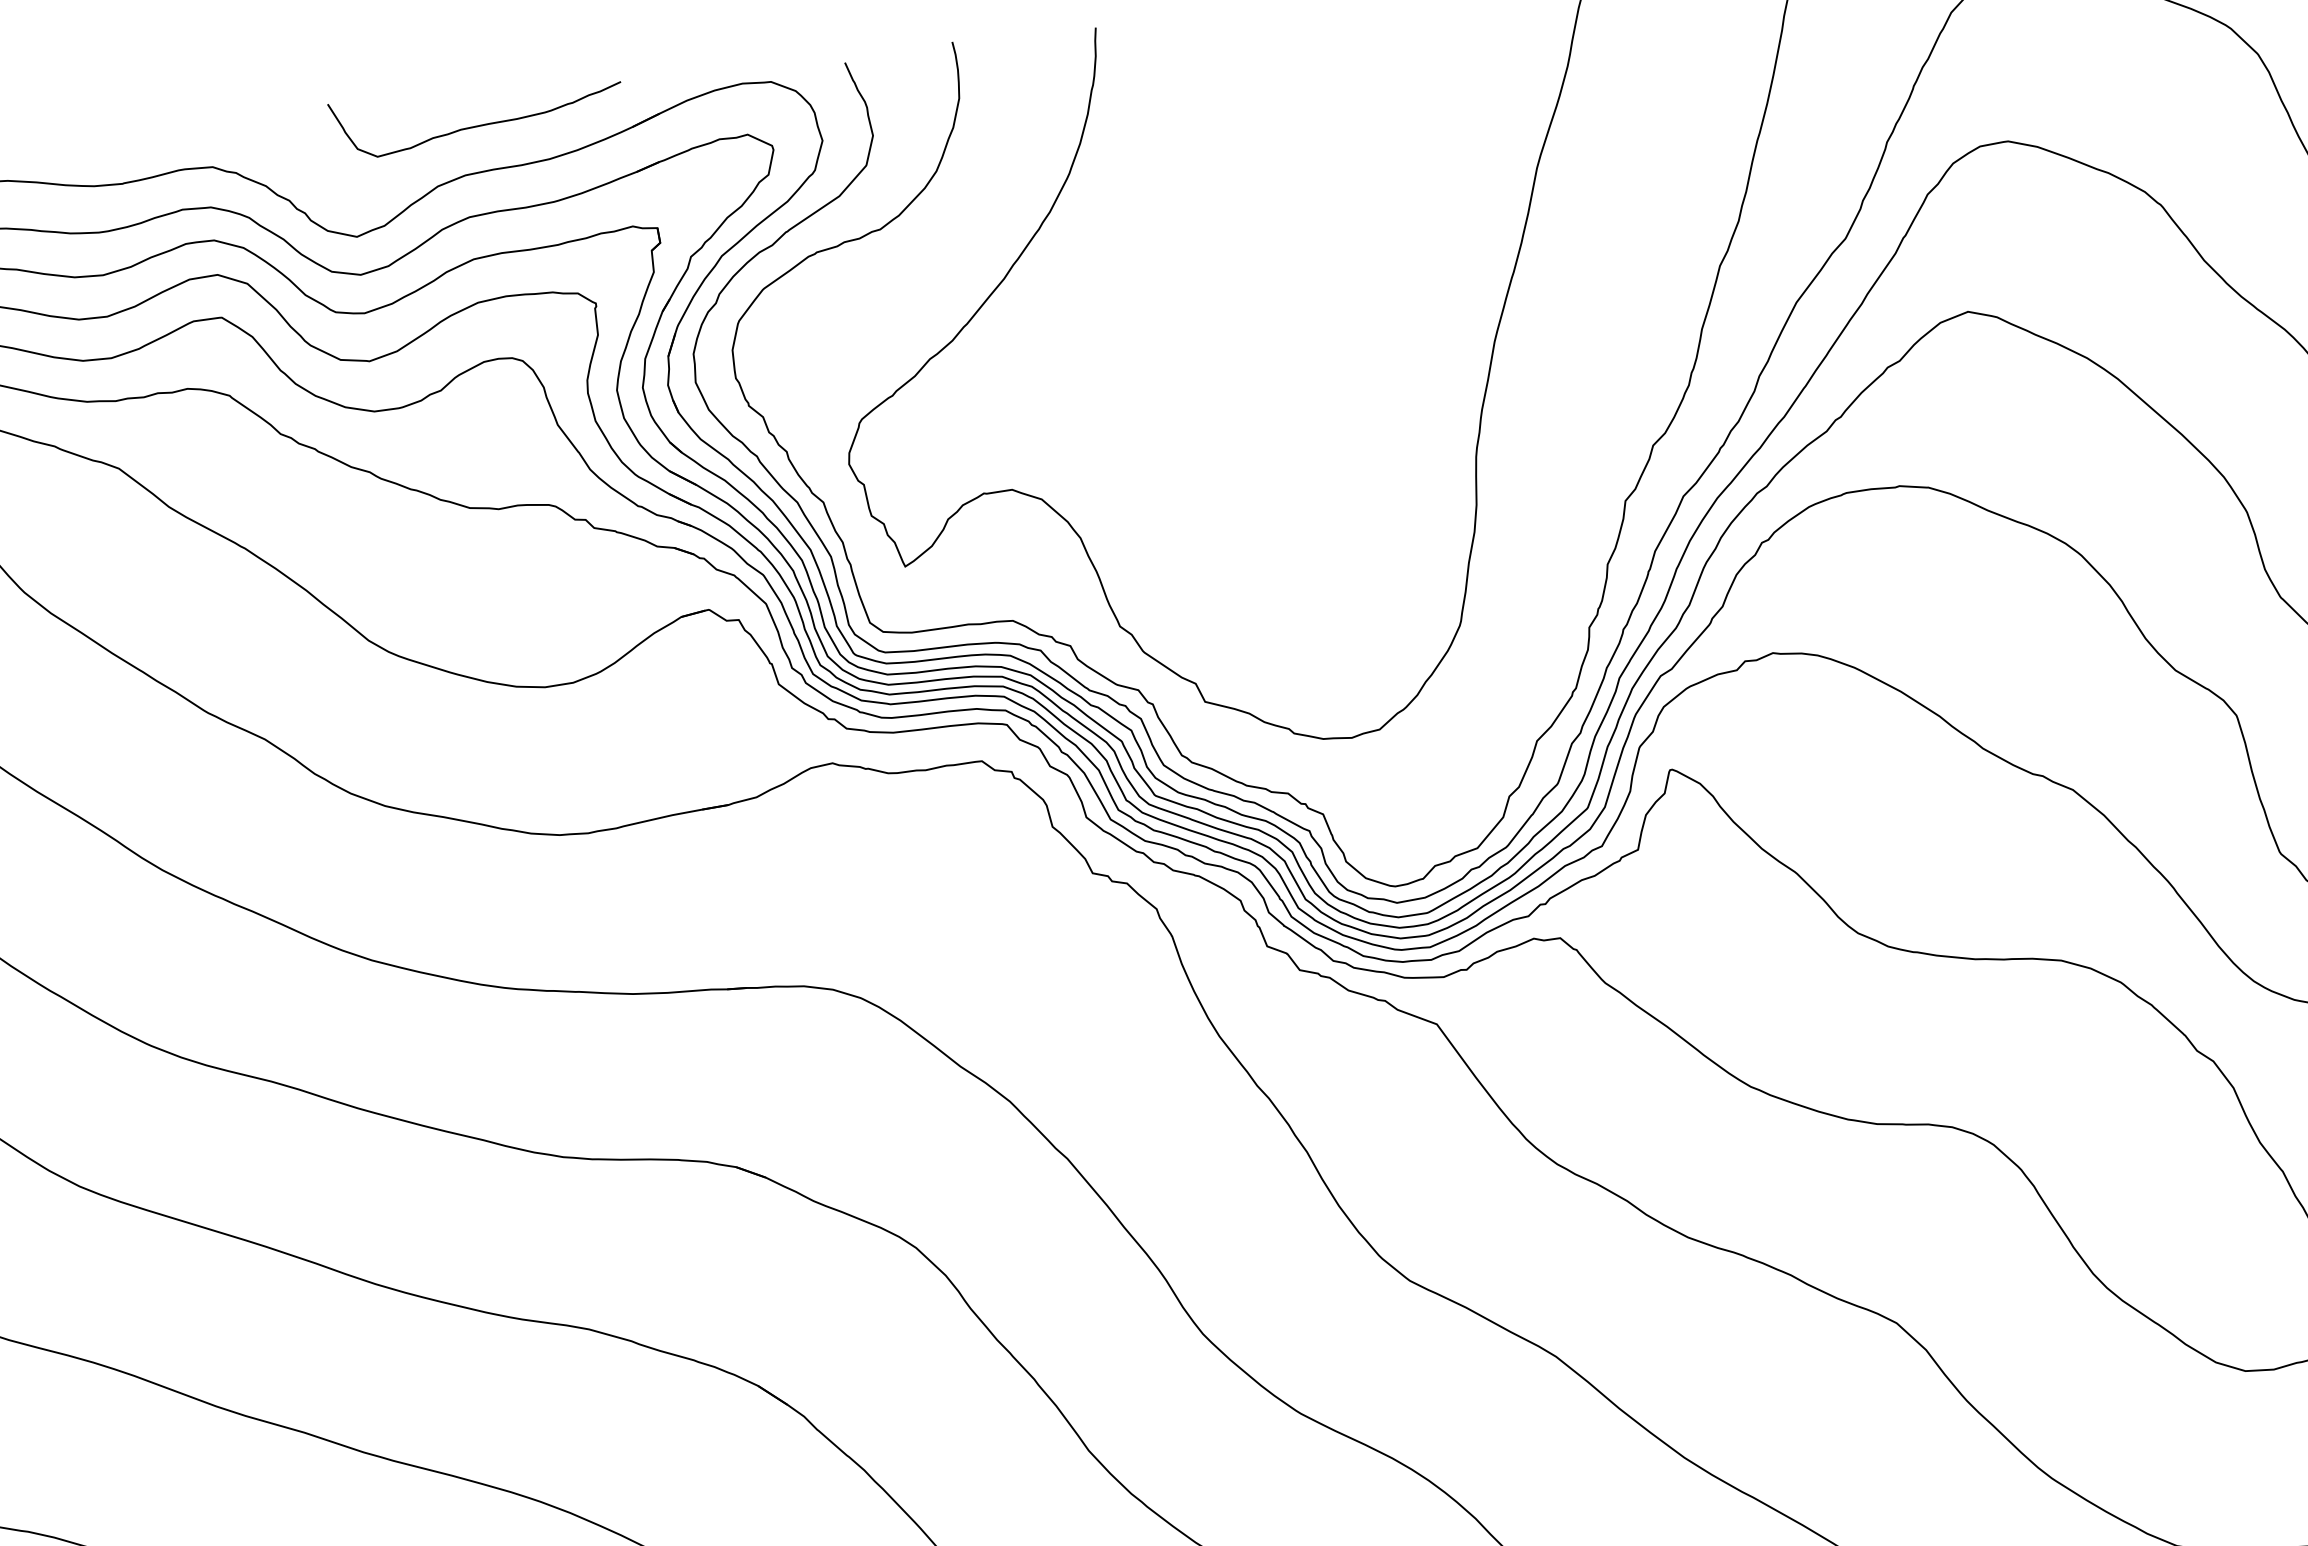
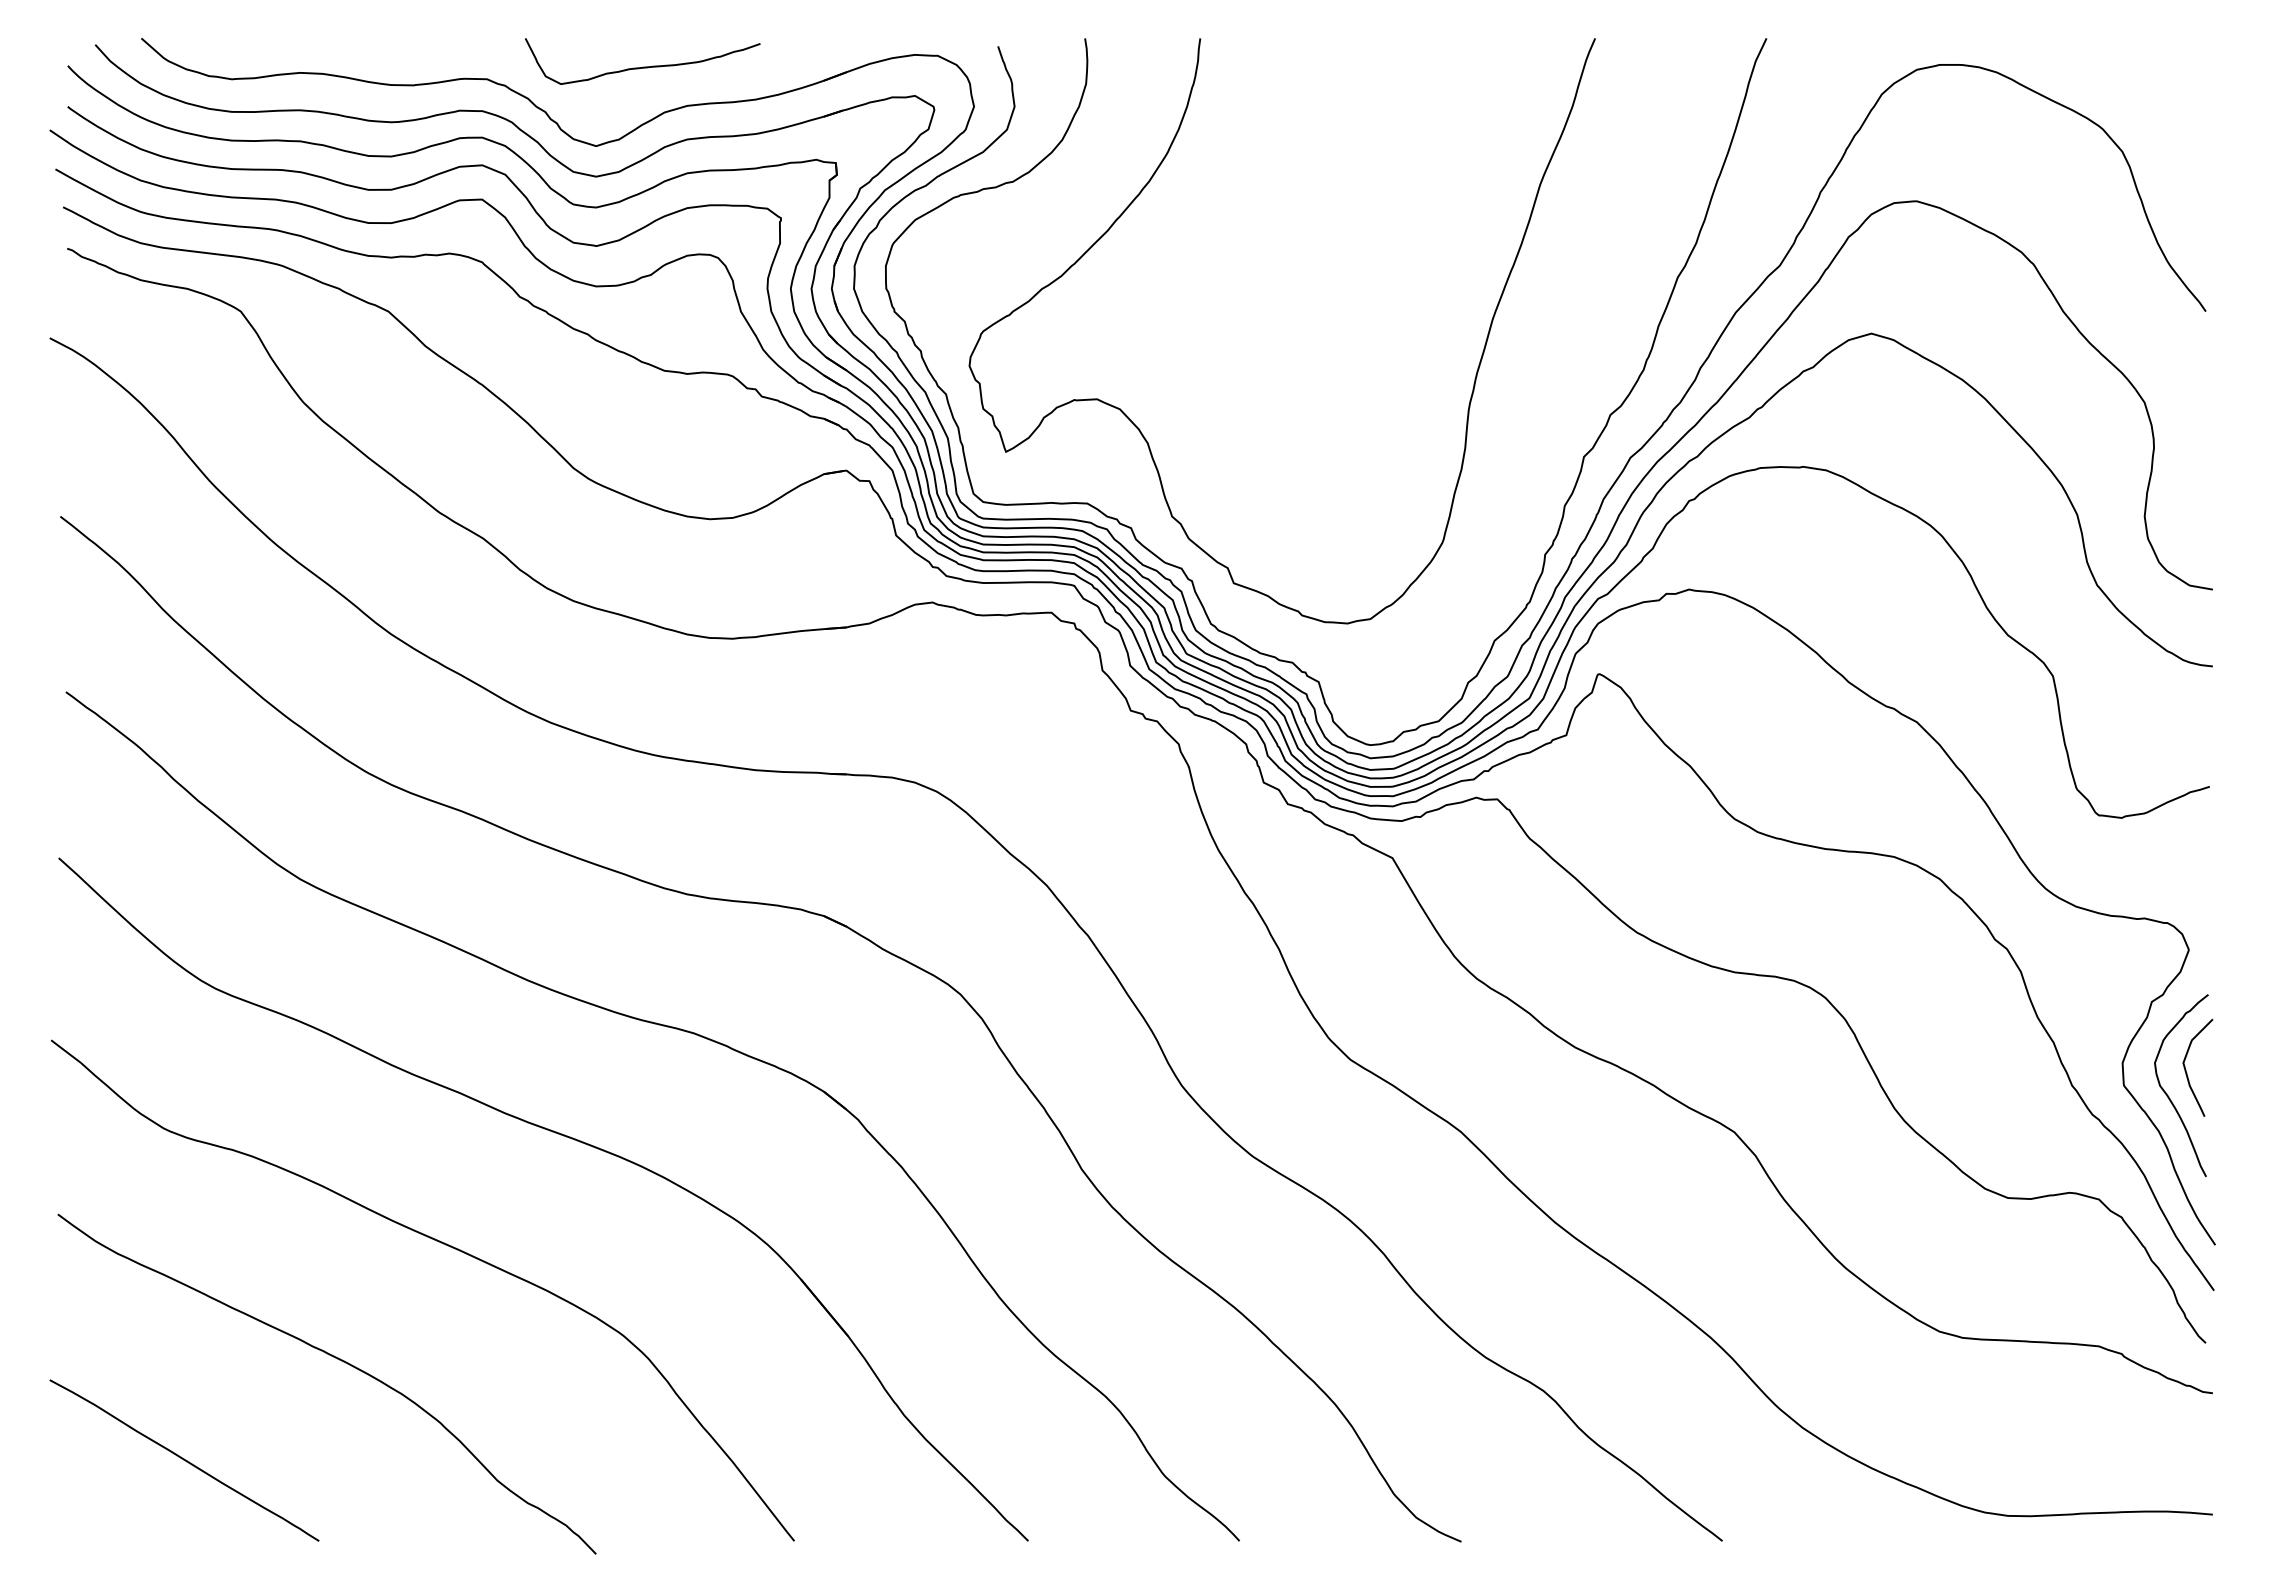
curve: (476, 124) -> (642, 66), moved

